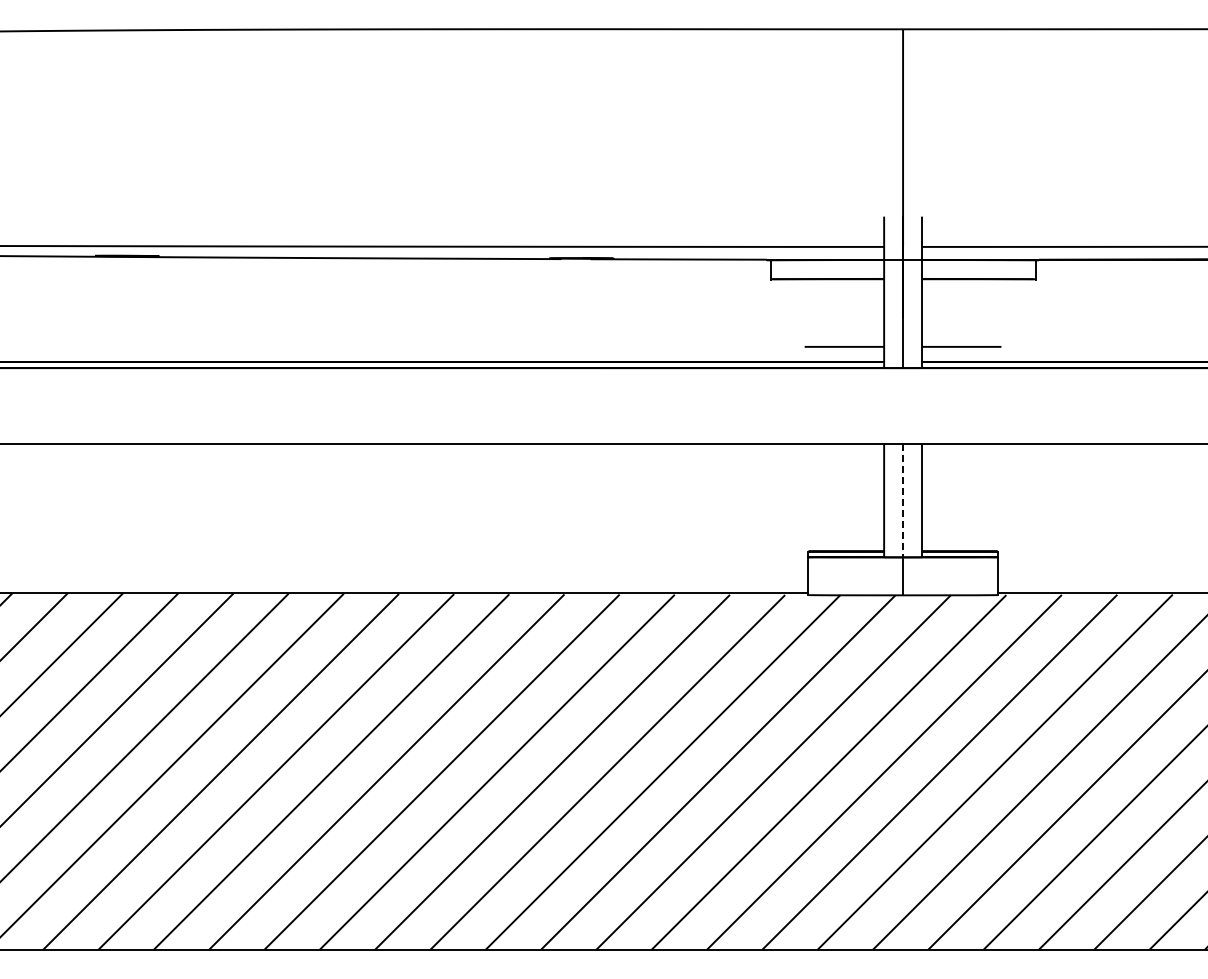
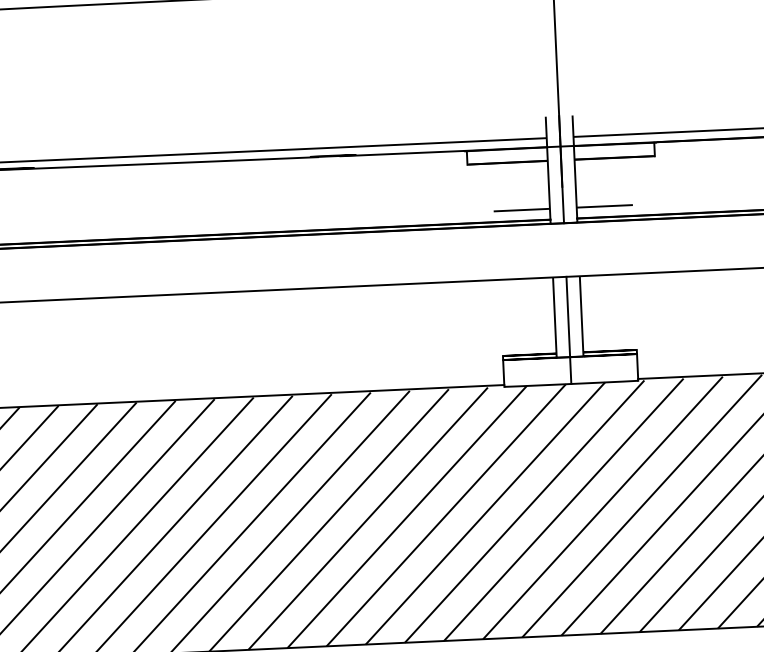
line: (903, 500) -> (568, 316), dashed -> solid

